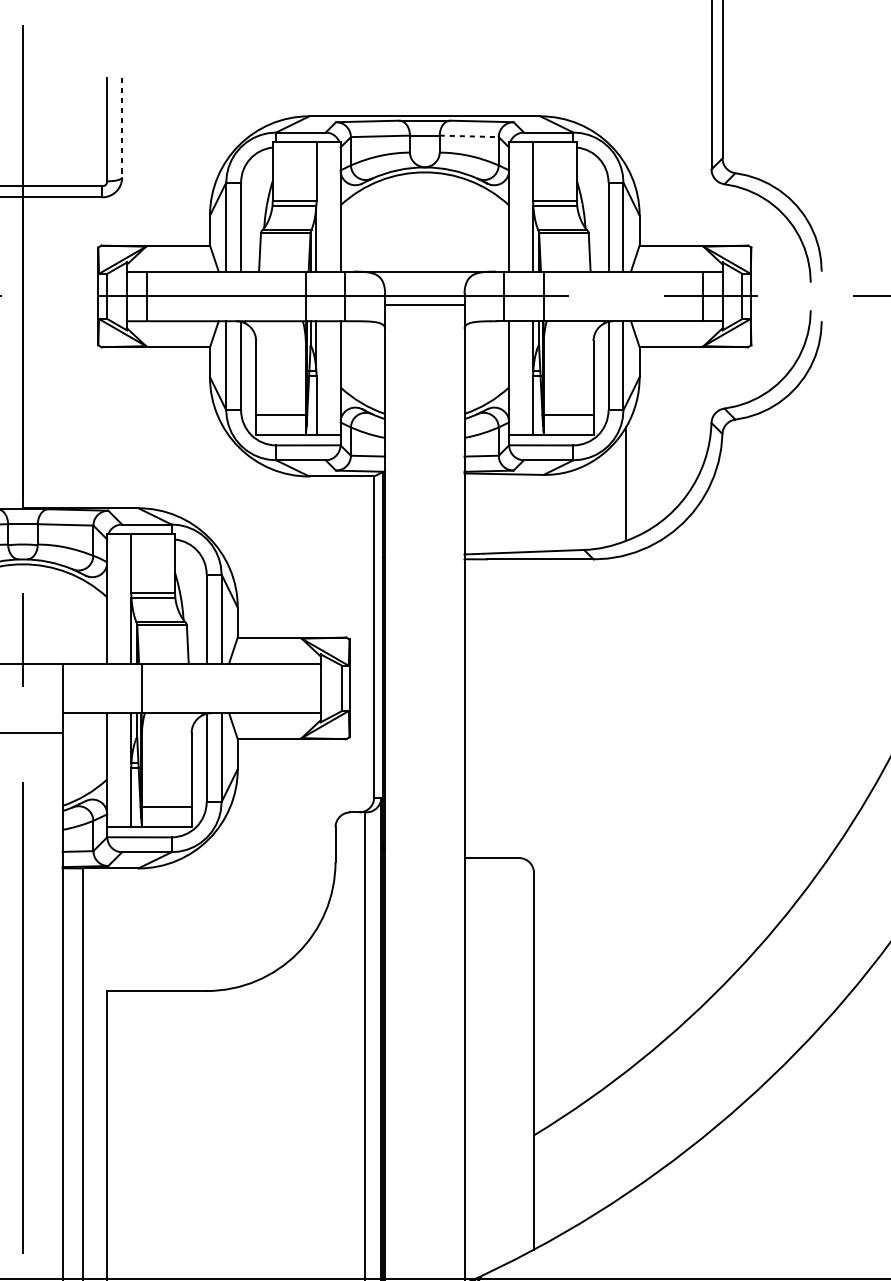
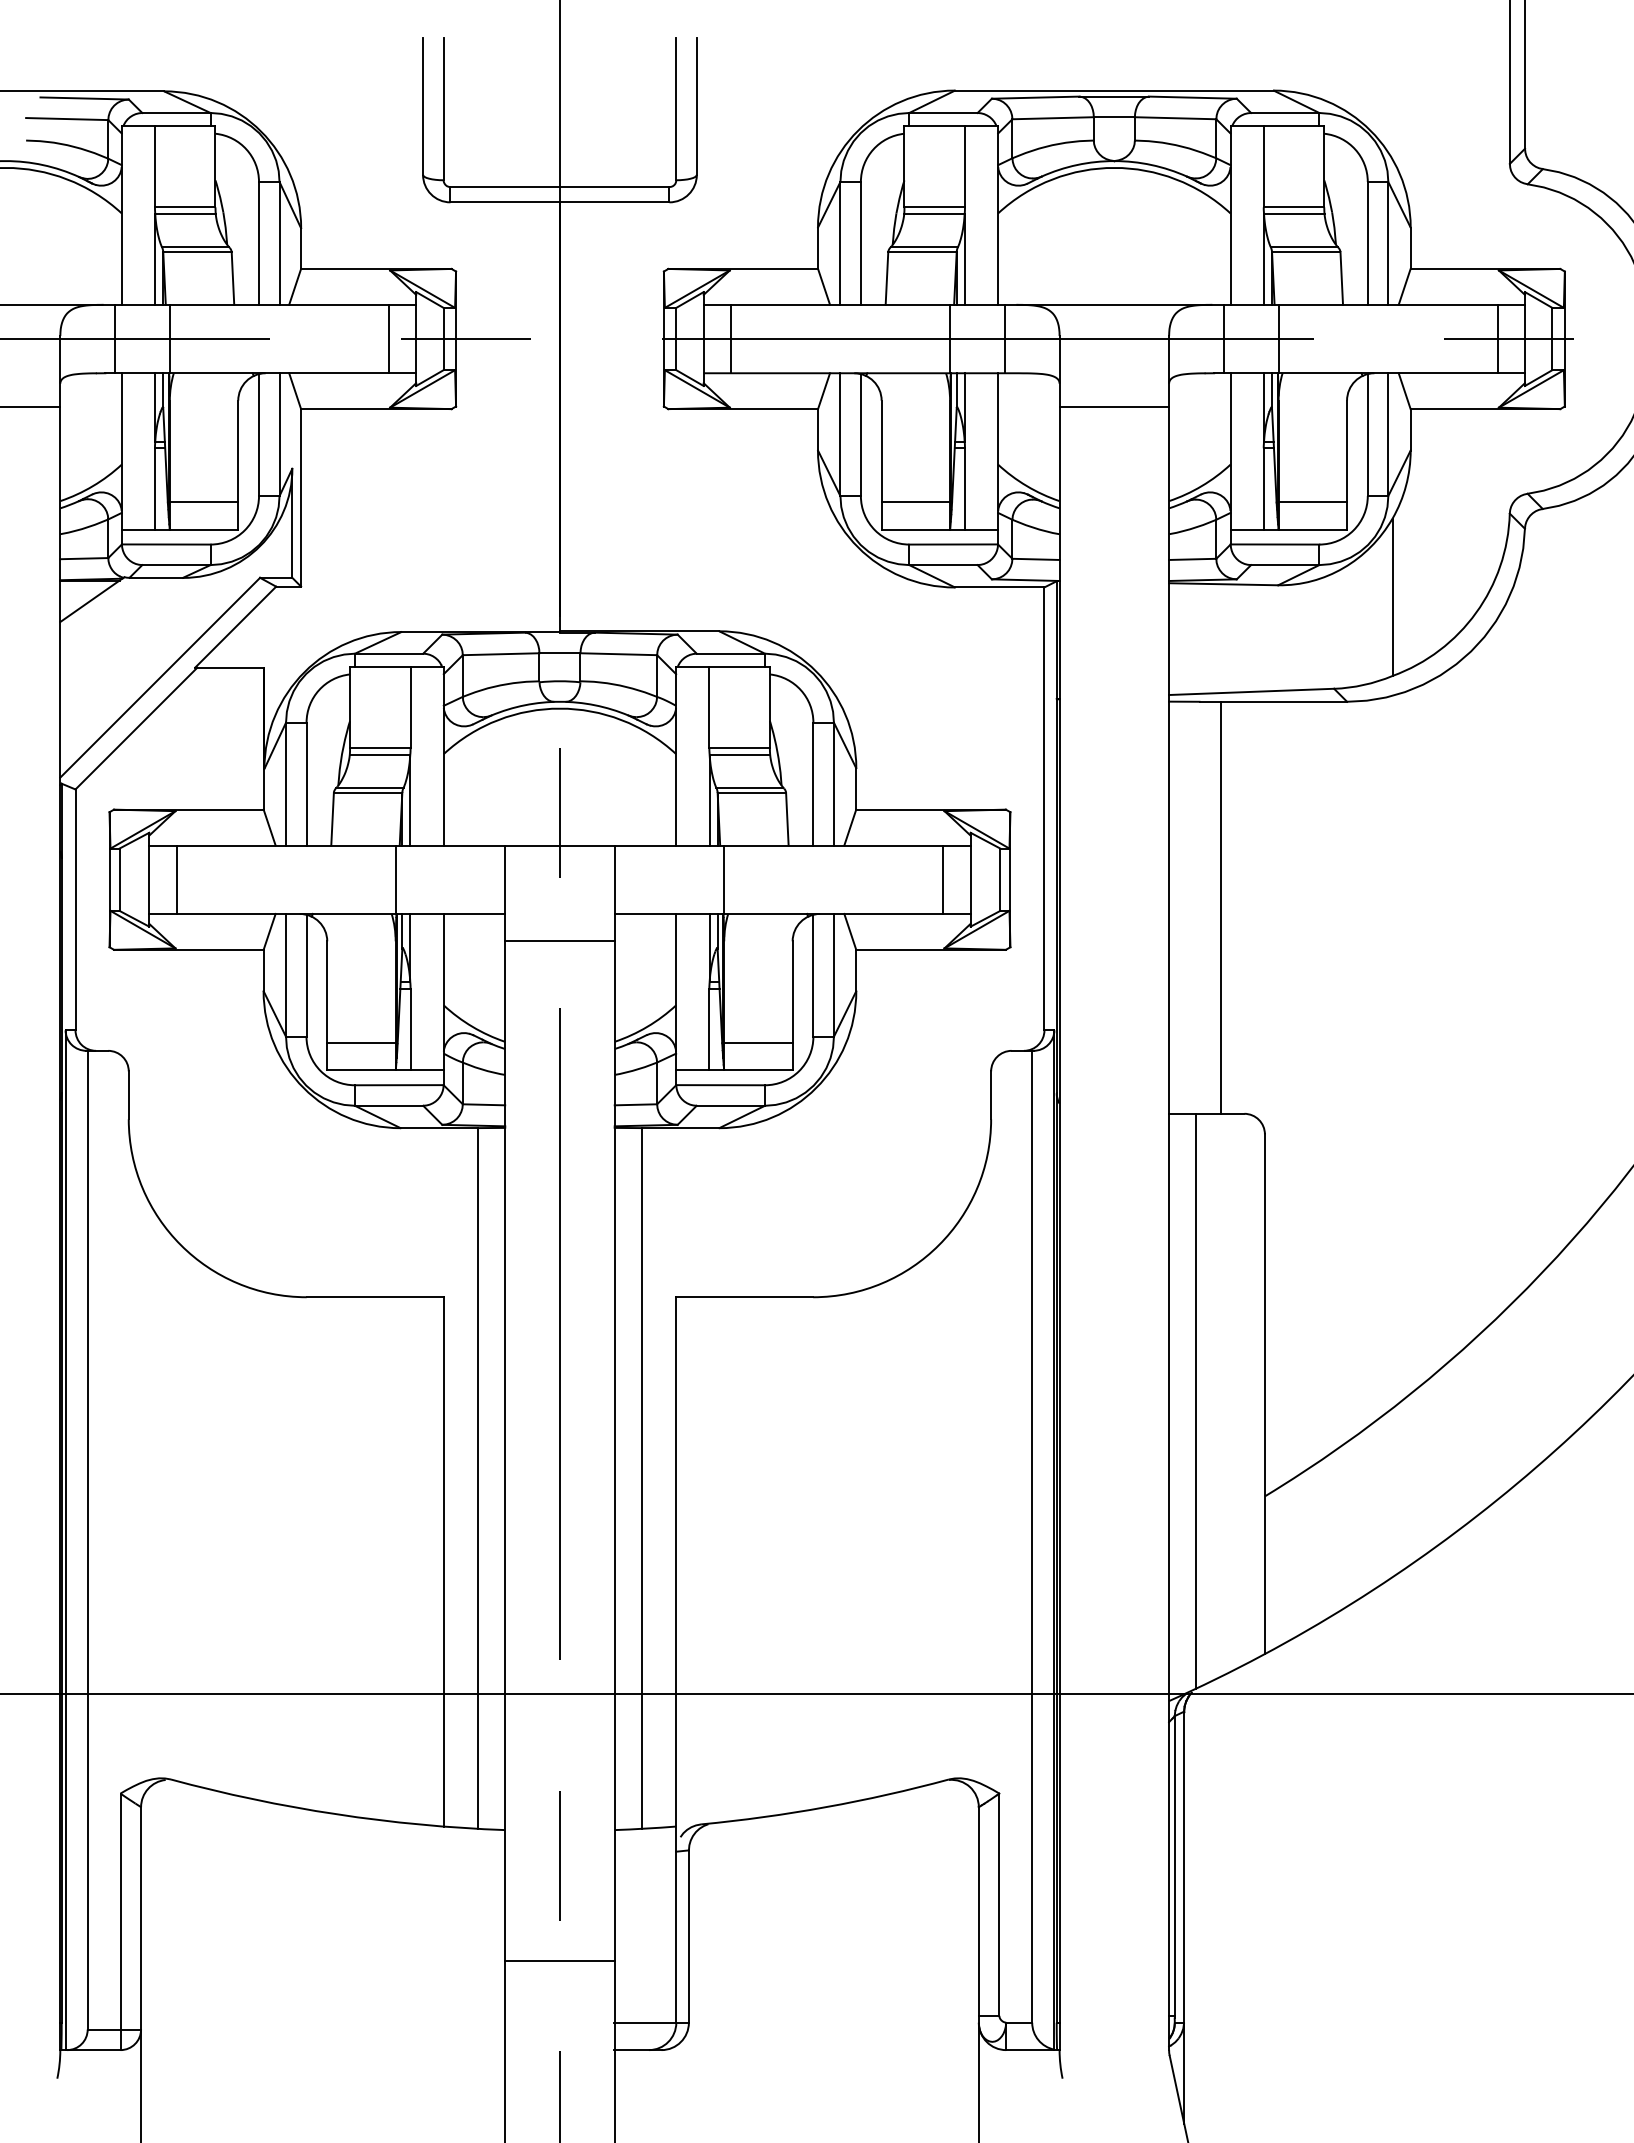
line: (121, 127) -> (696, 106), dashed -> solid
line: (469, 136) -> (1175, 118), dashed -> solid
line: (424, 304) -> (1114, 407), moved
line: (300, 688) -> (943, 879), added
line: (502, 708) -> (1221, 907), added
line: (484, 1065) -> (1196, 1400), added

